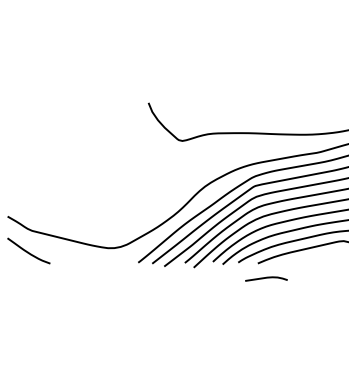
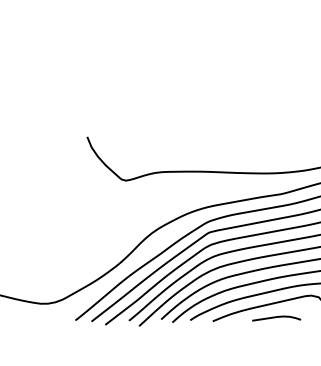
curve: (266, 278) -> (276, 317), moved

